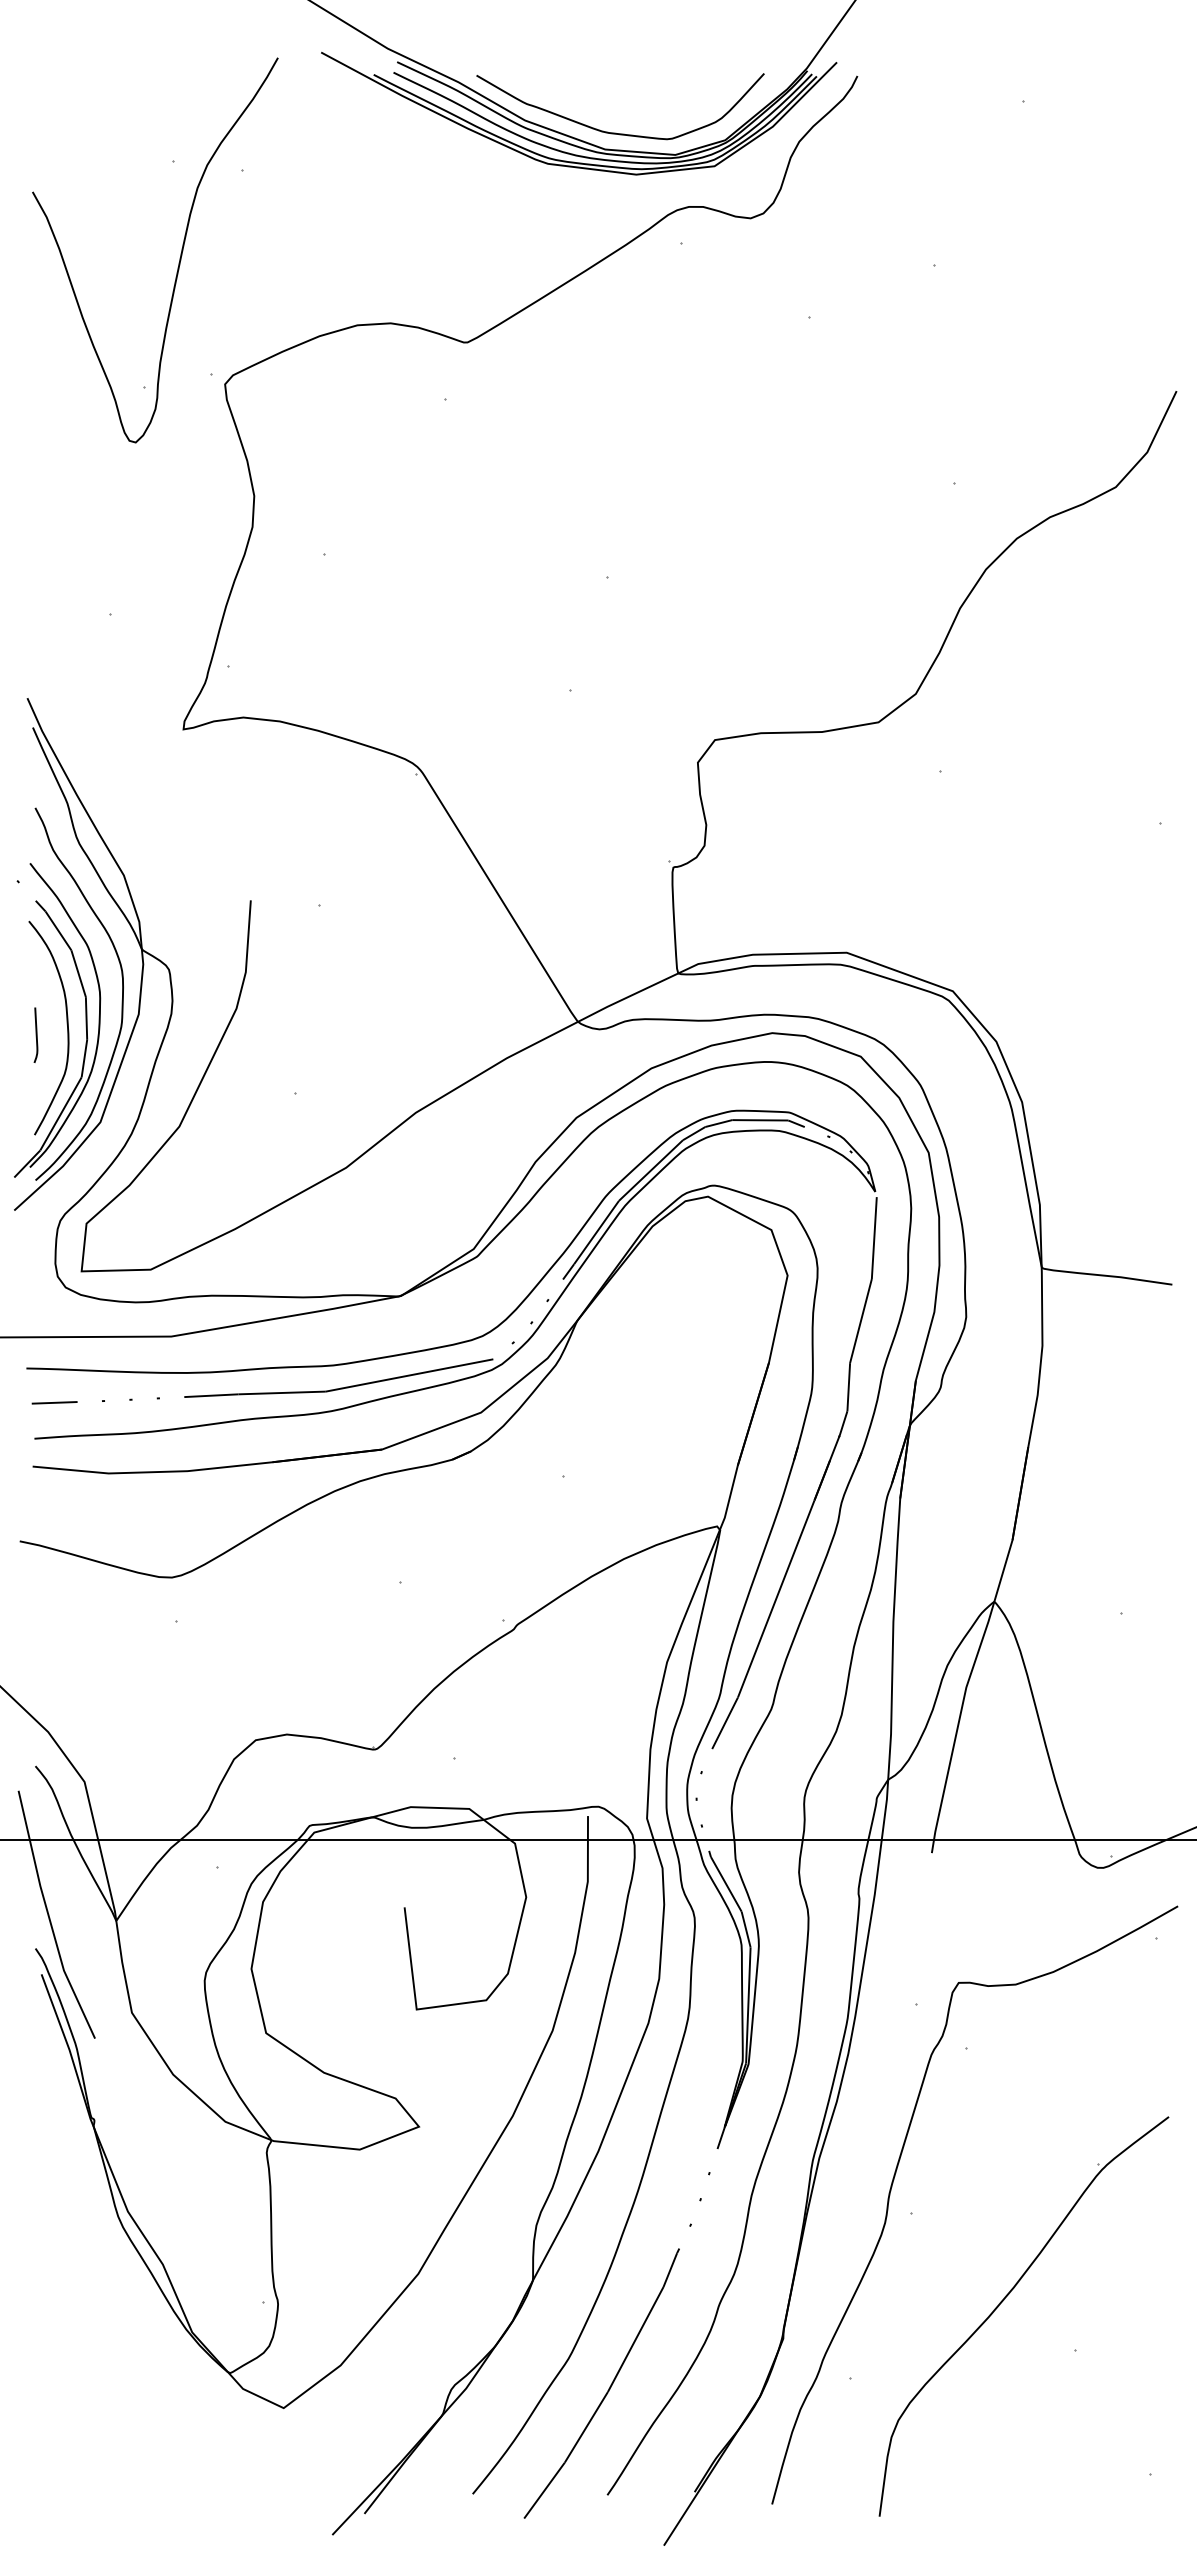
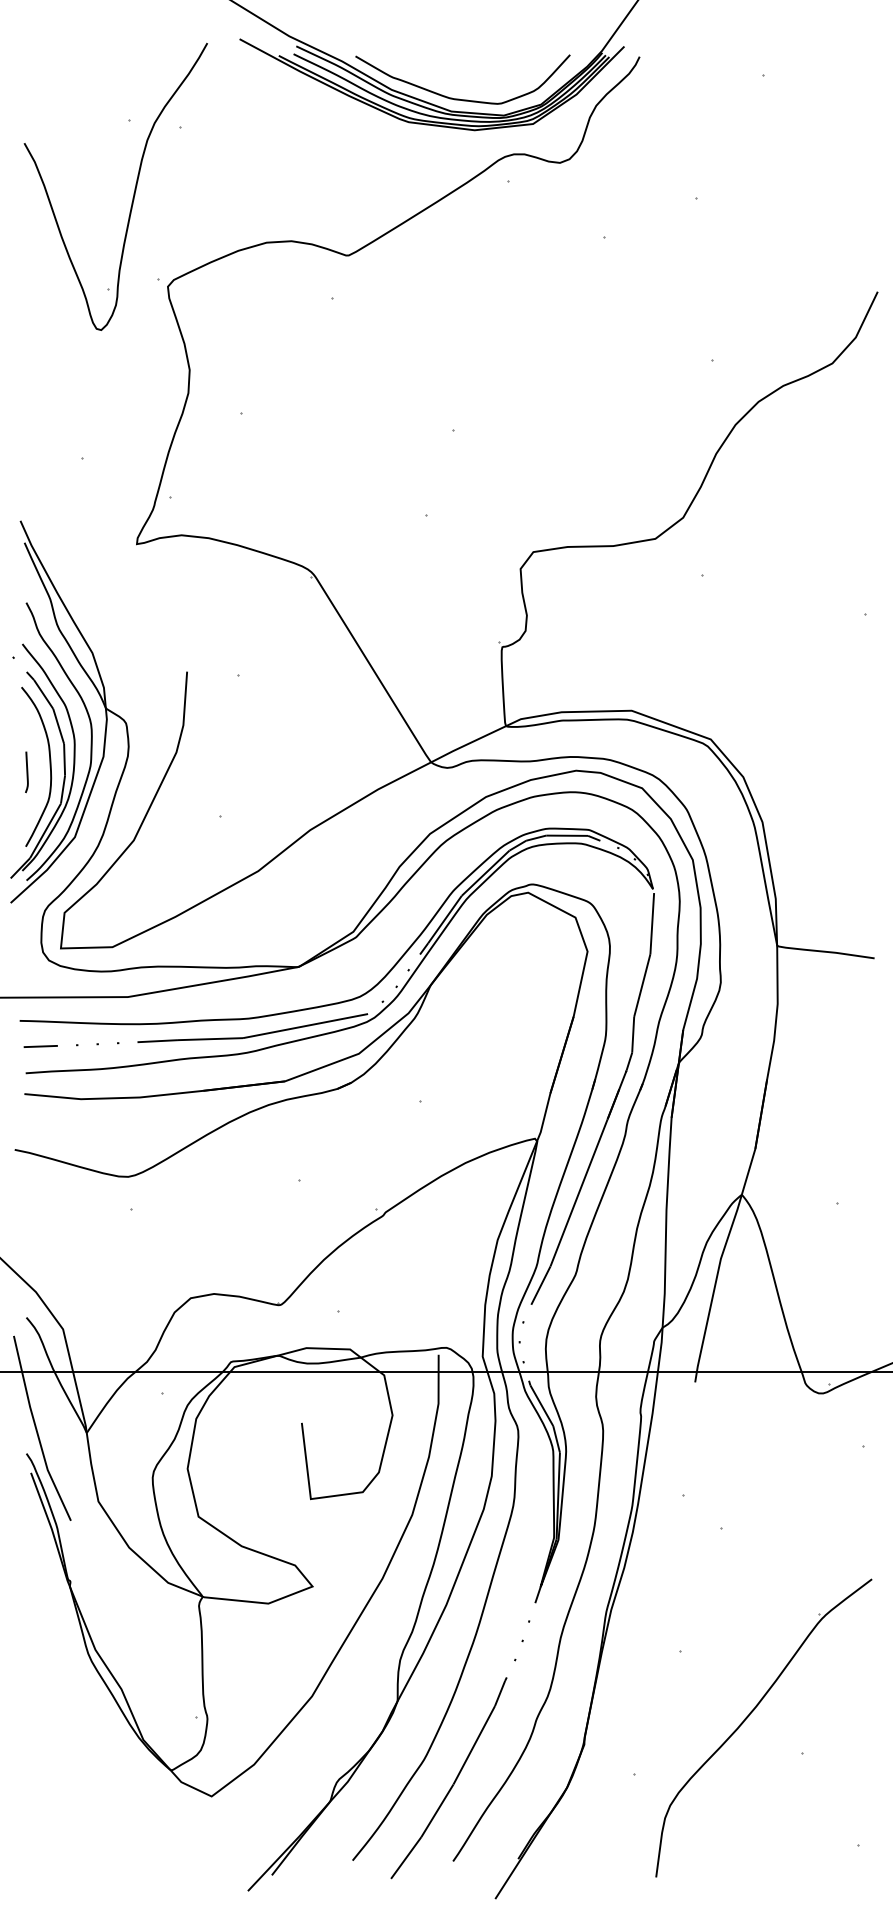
curve: (894, 2180) -> (667, 1626), removed

